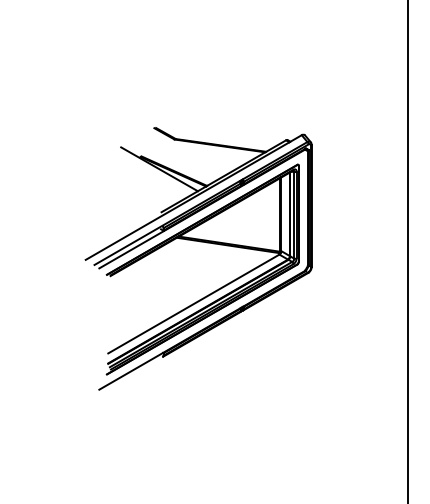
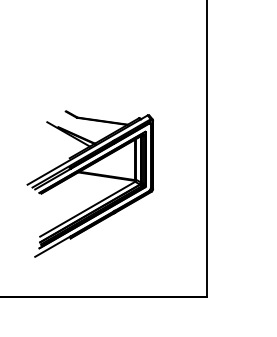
part: (198, 243) -> (90, 175), moved

